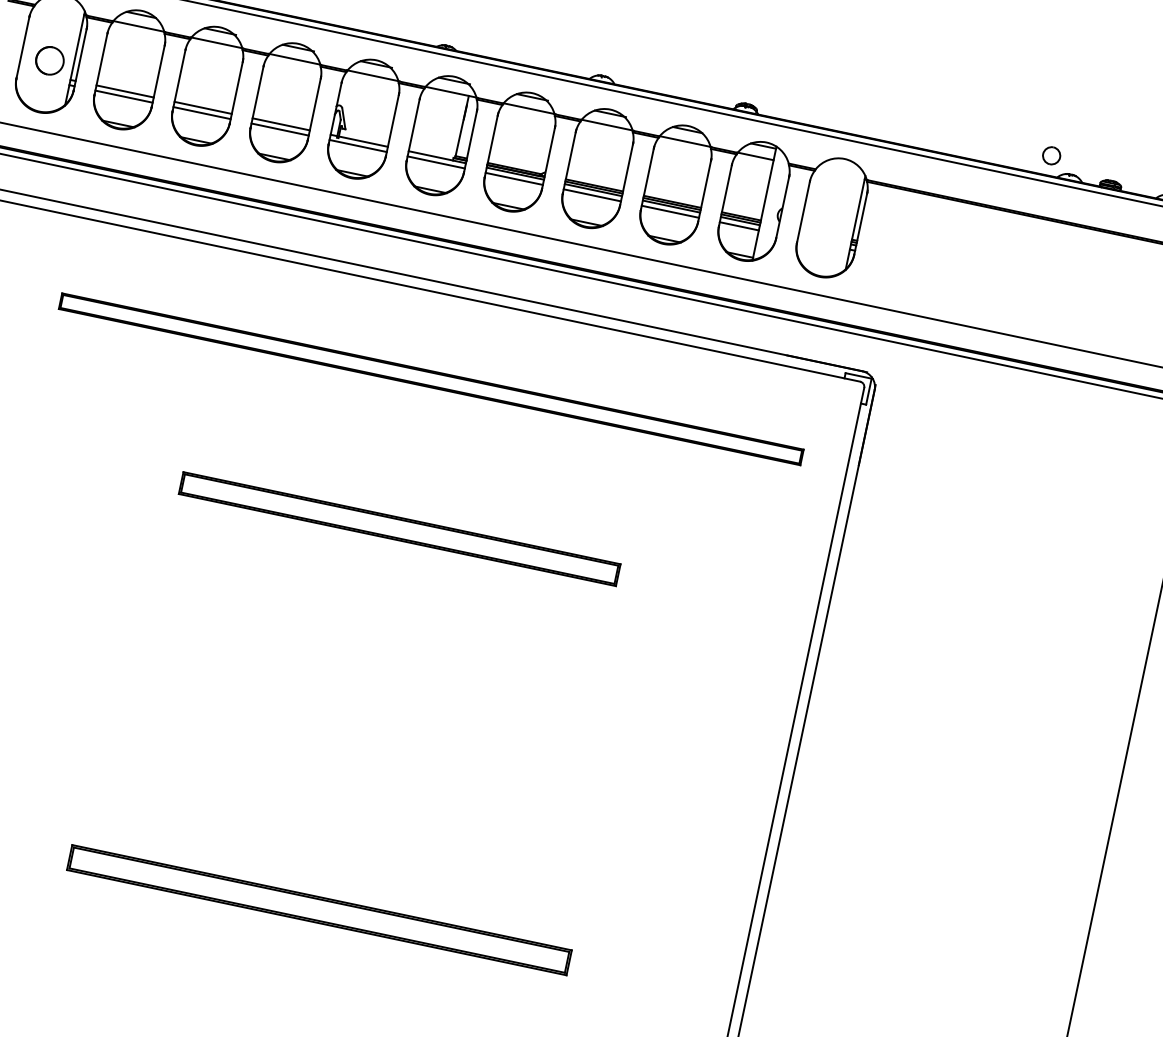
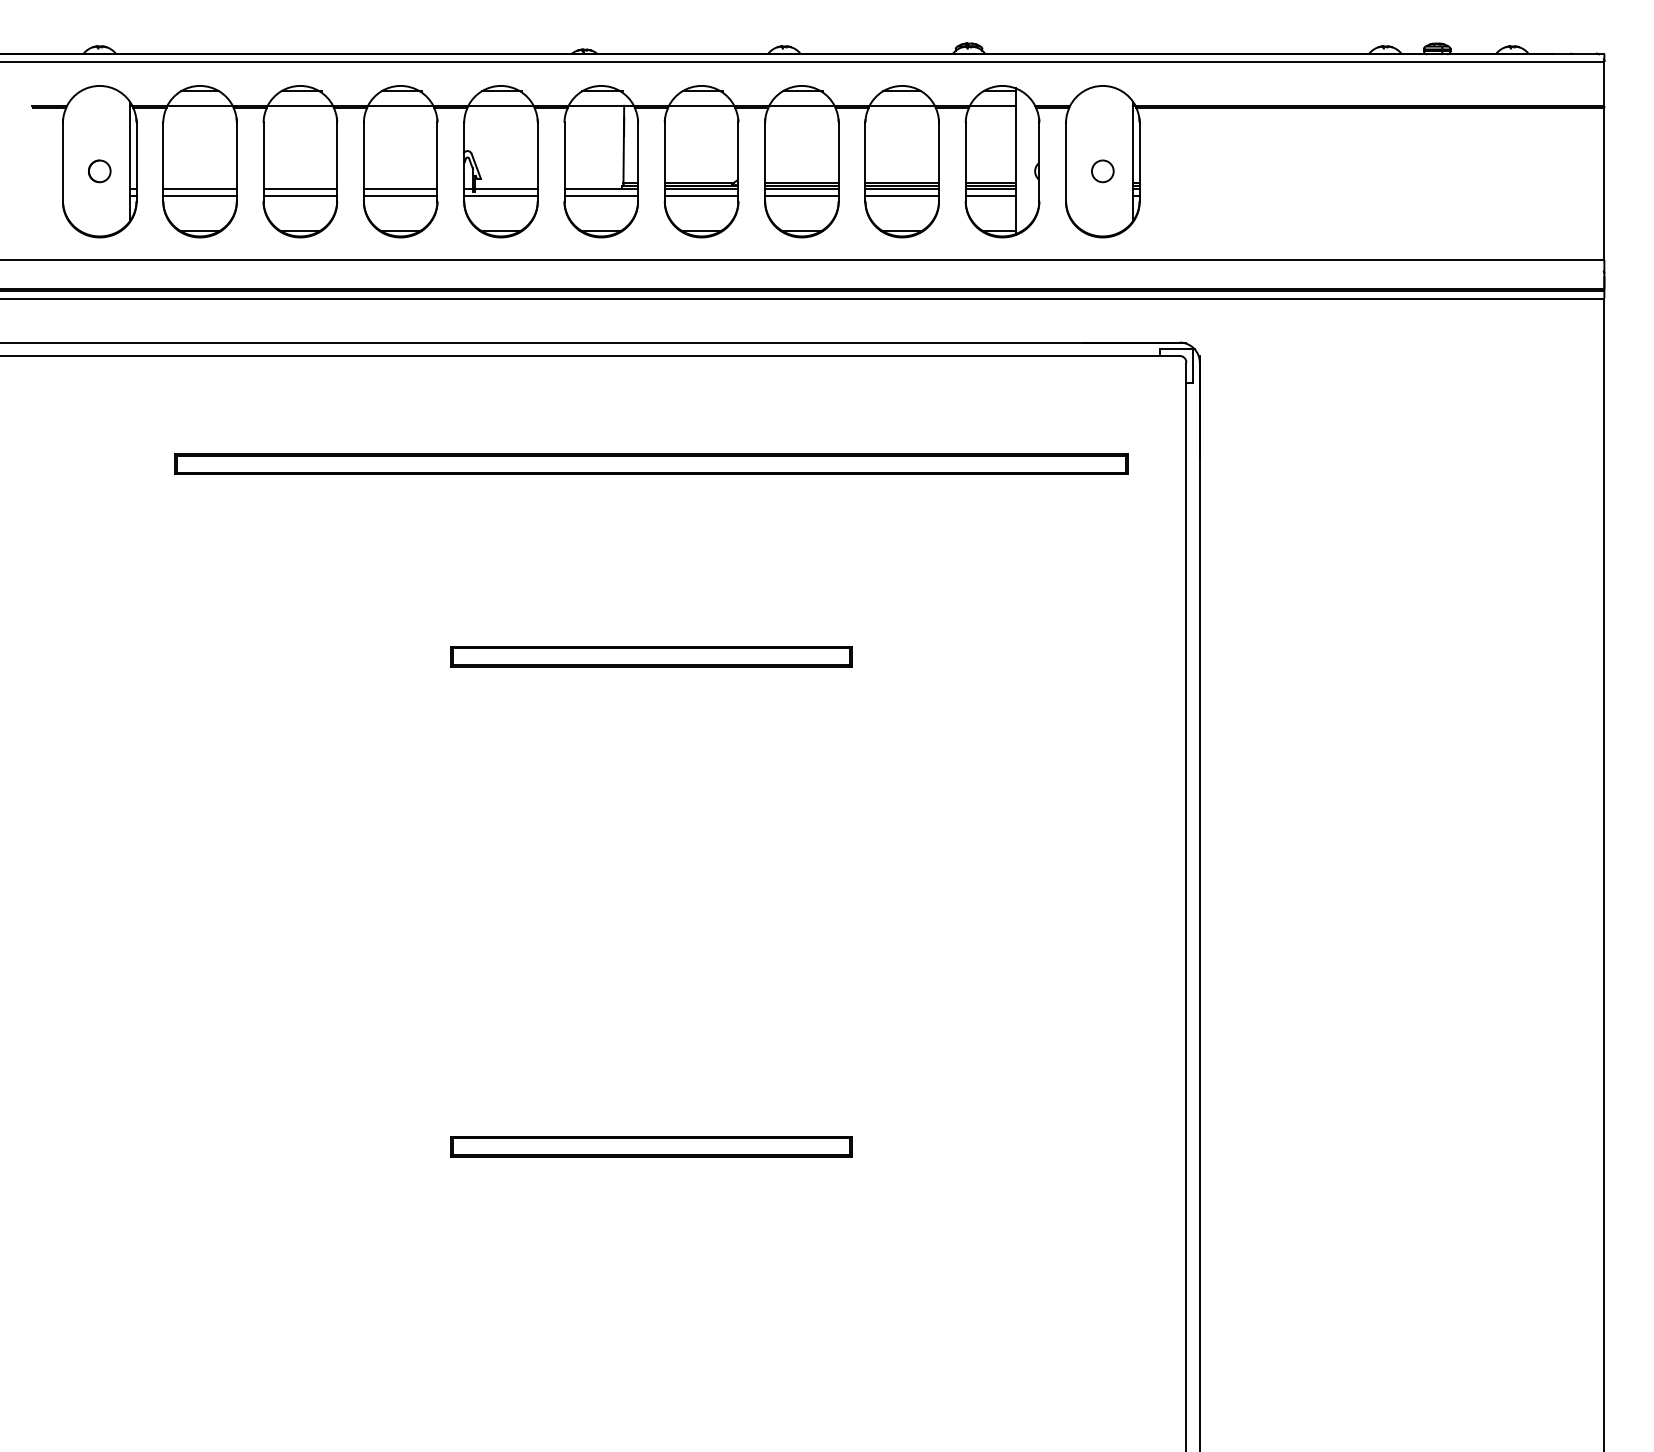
part: (49, 61) -> (99, 171), size x0.62
part: (1051, 155) -> (1102, 171), moved
part: (399, 528) -> (651, 656), size x0.71
part: (319, 910) -> (651, 1146), size x0.62

